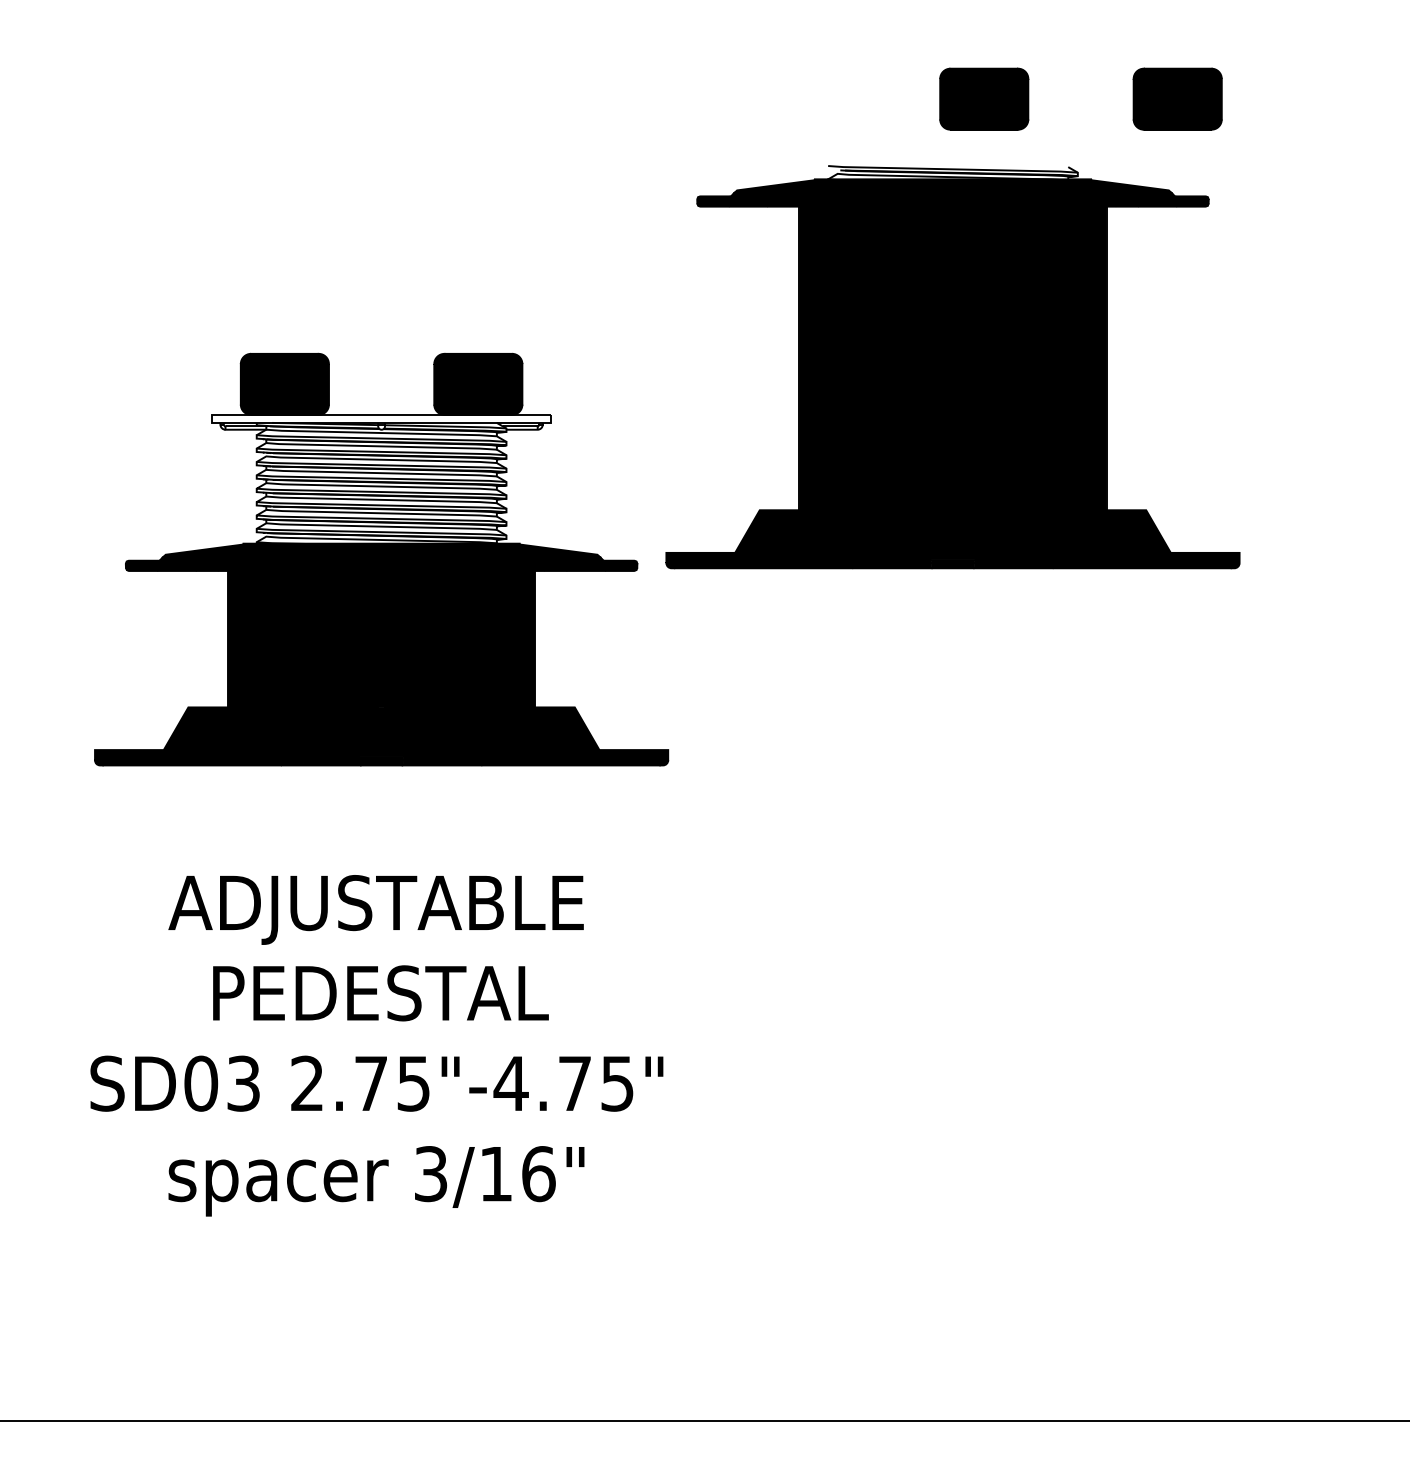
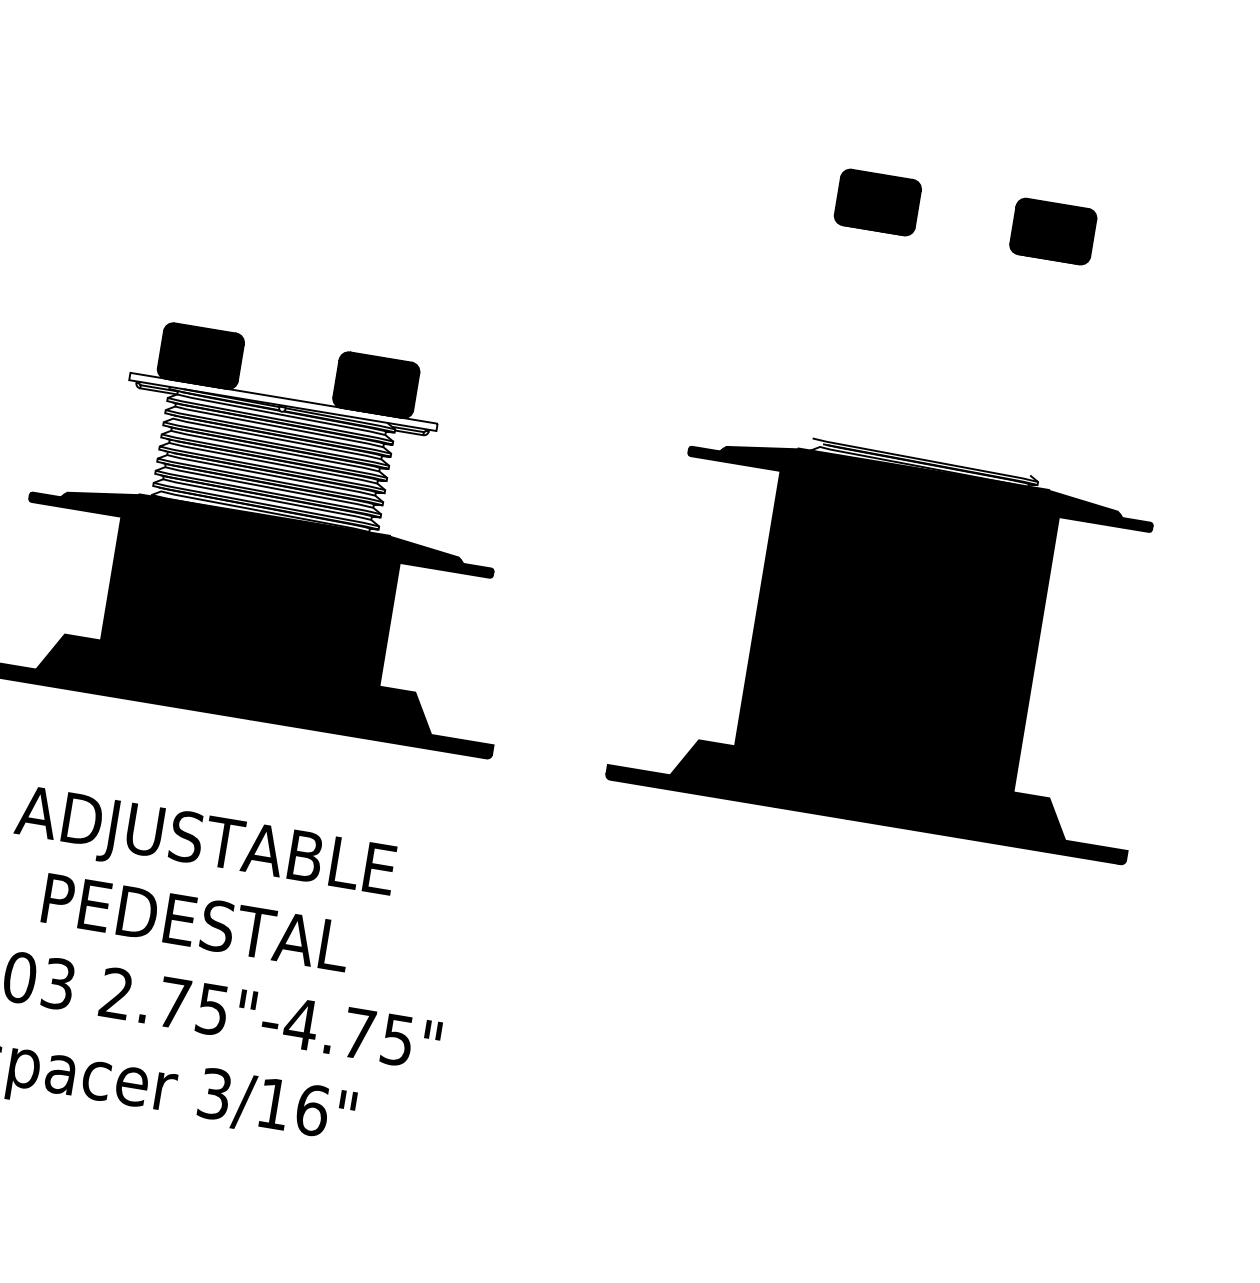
part: (952, 367) -> (895, 639), moved

